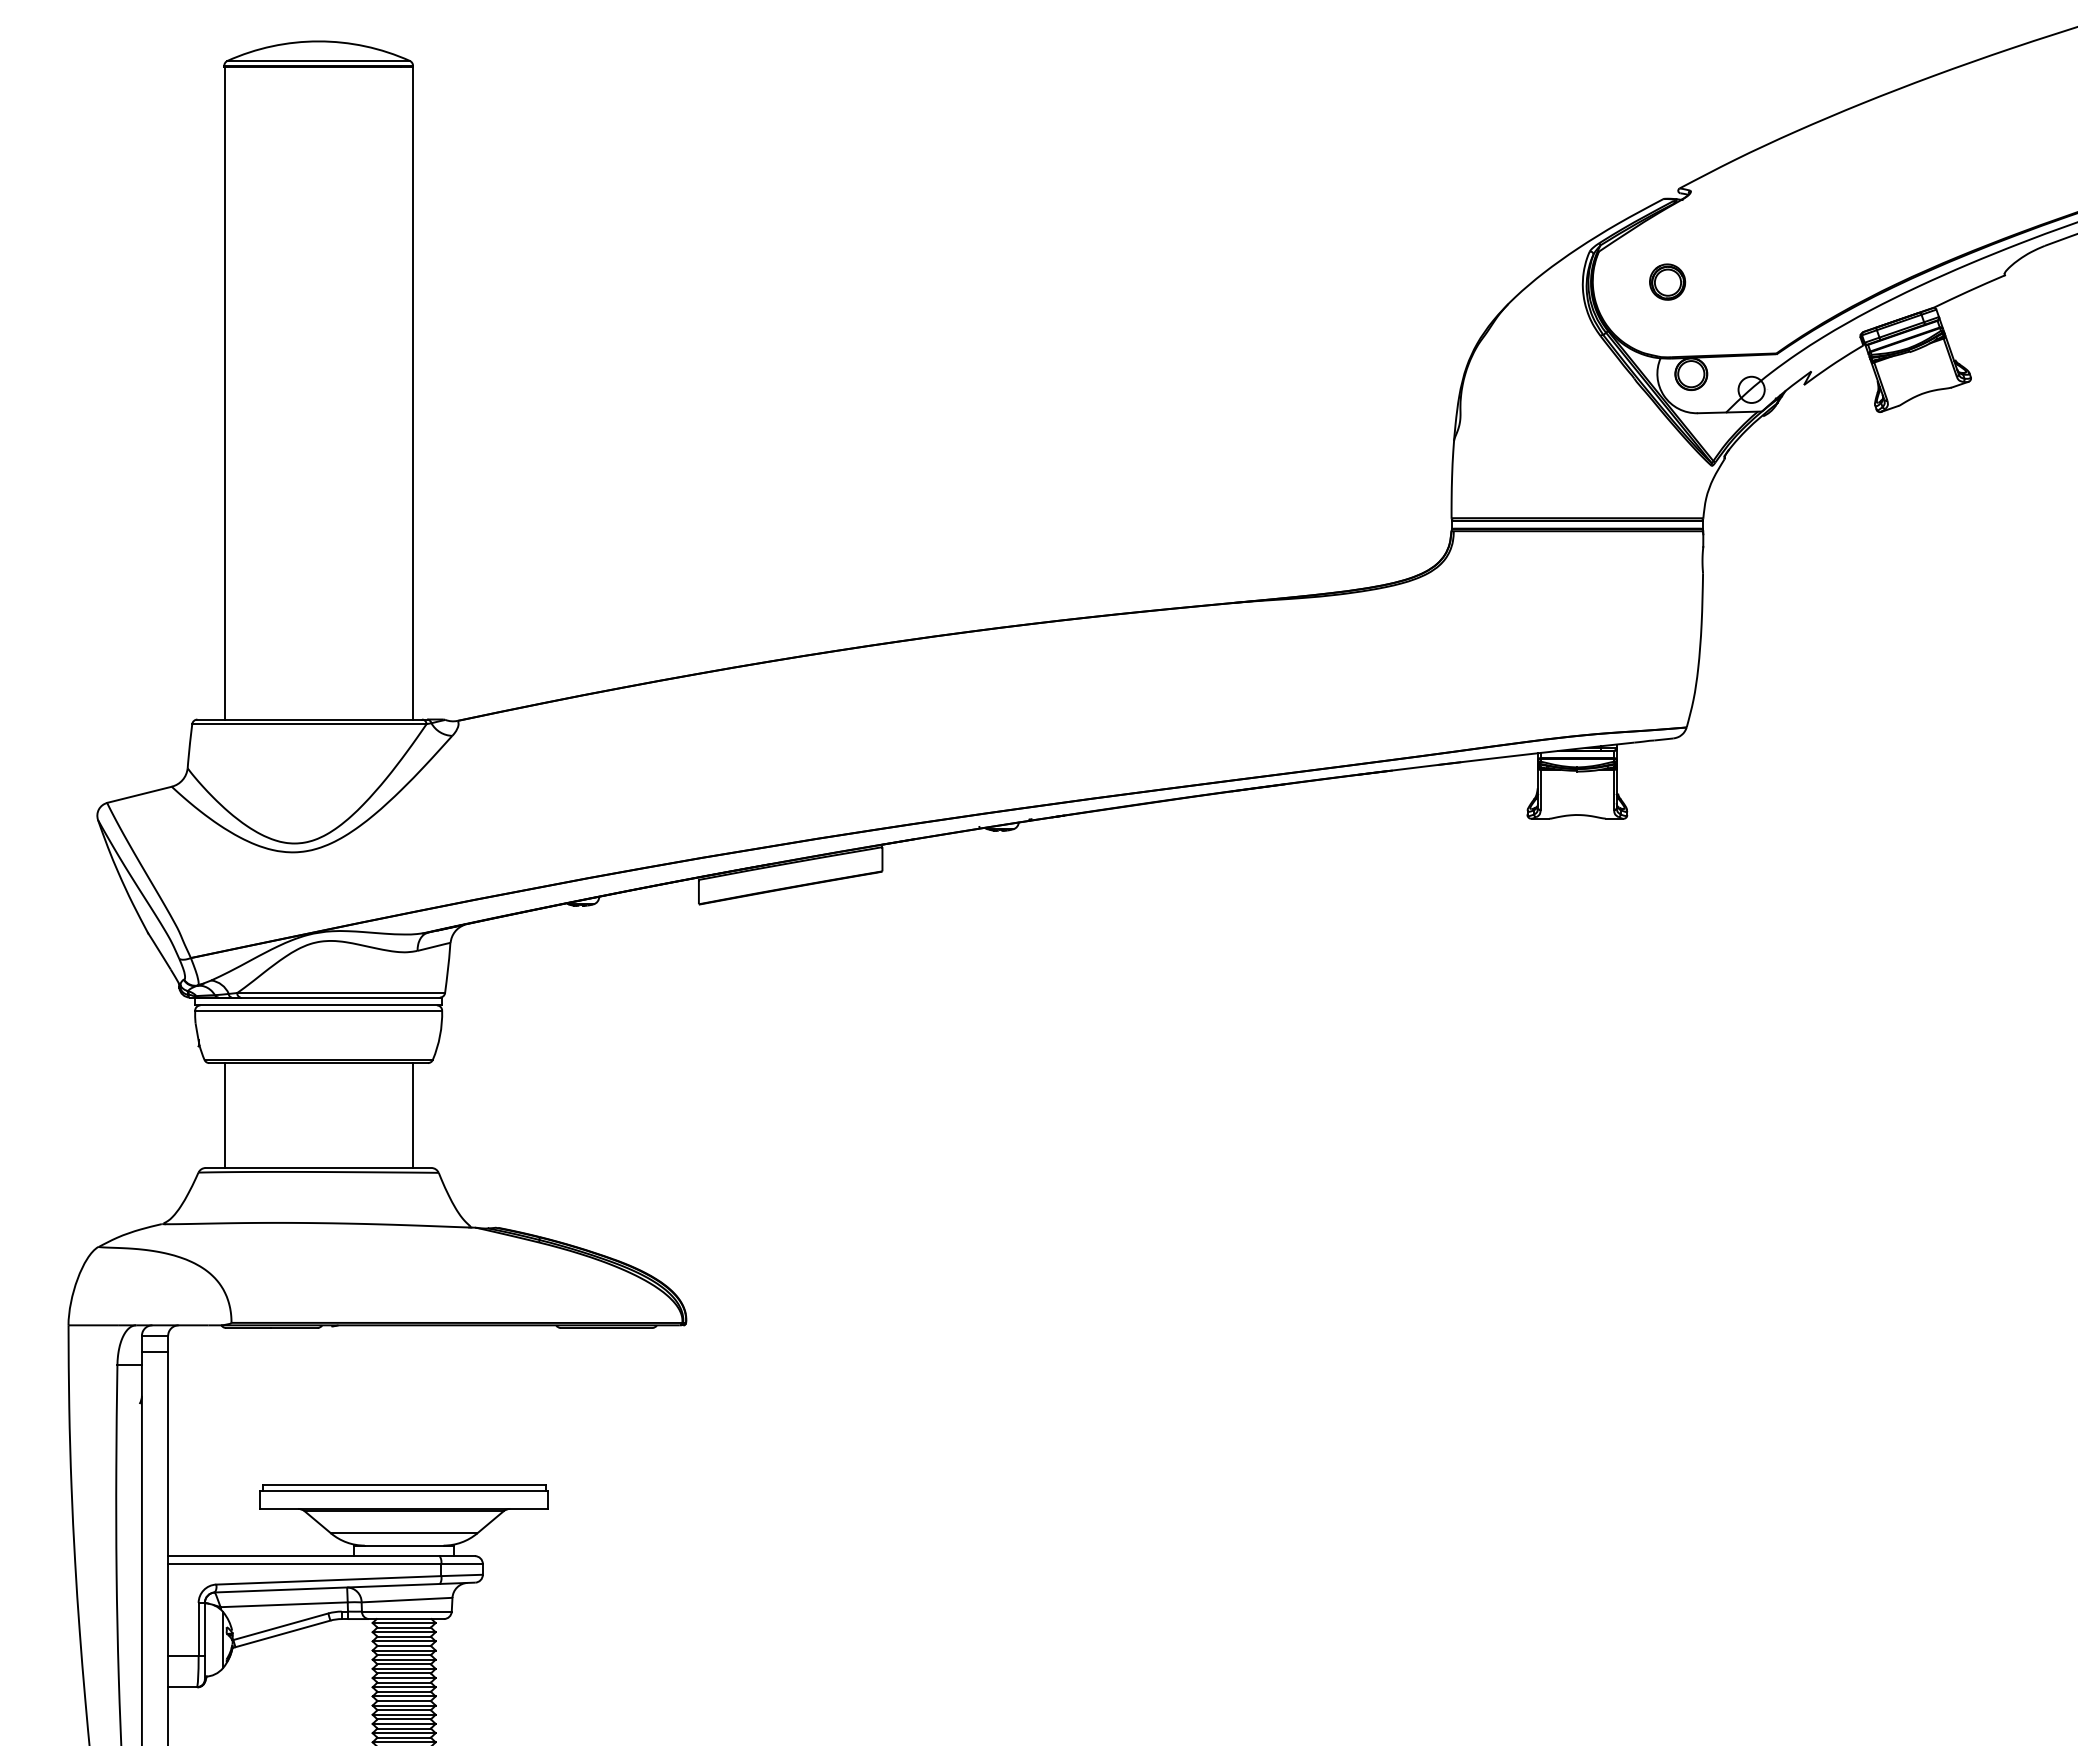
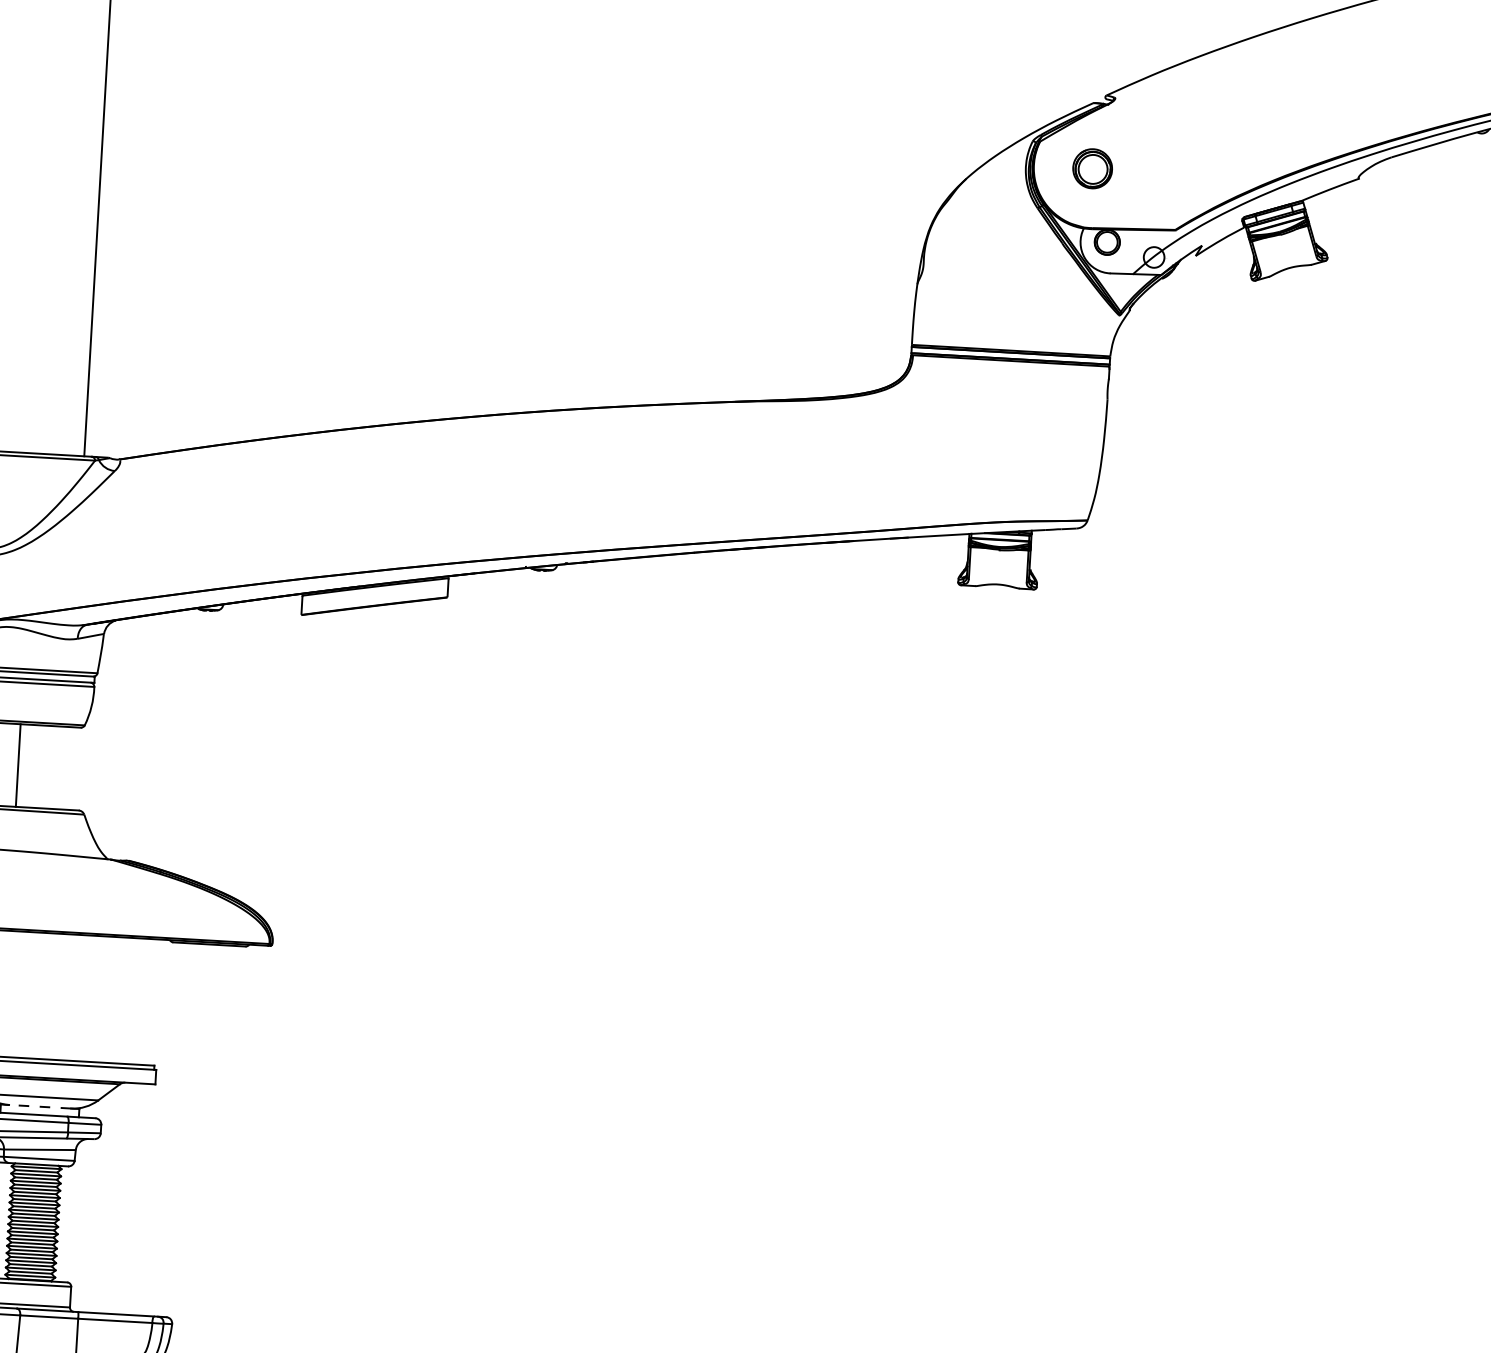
part: (1667, 281) -> (1092, 168), size x1.4
line: (412, 1115) -> (18, 765), moved
line: (403, 1545) -> (39, 1106), solid -> dashed

